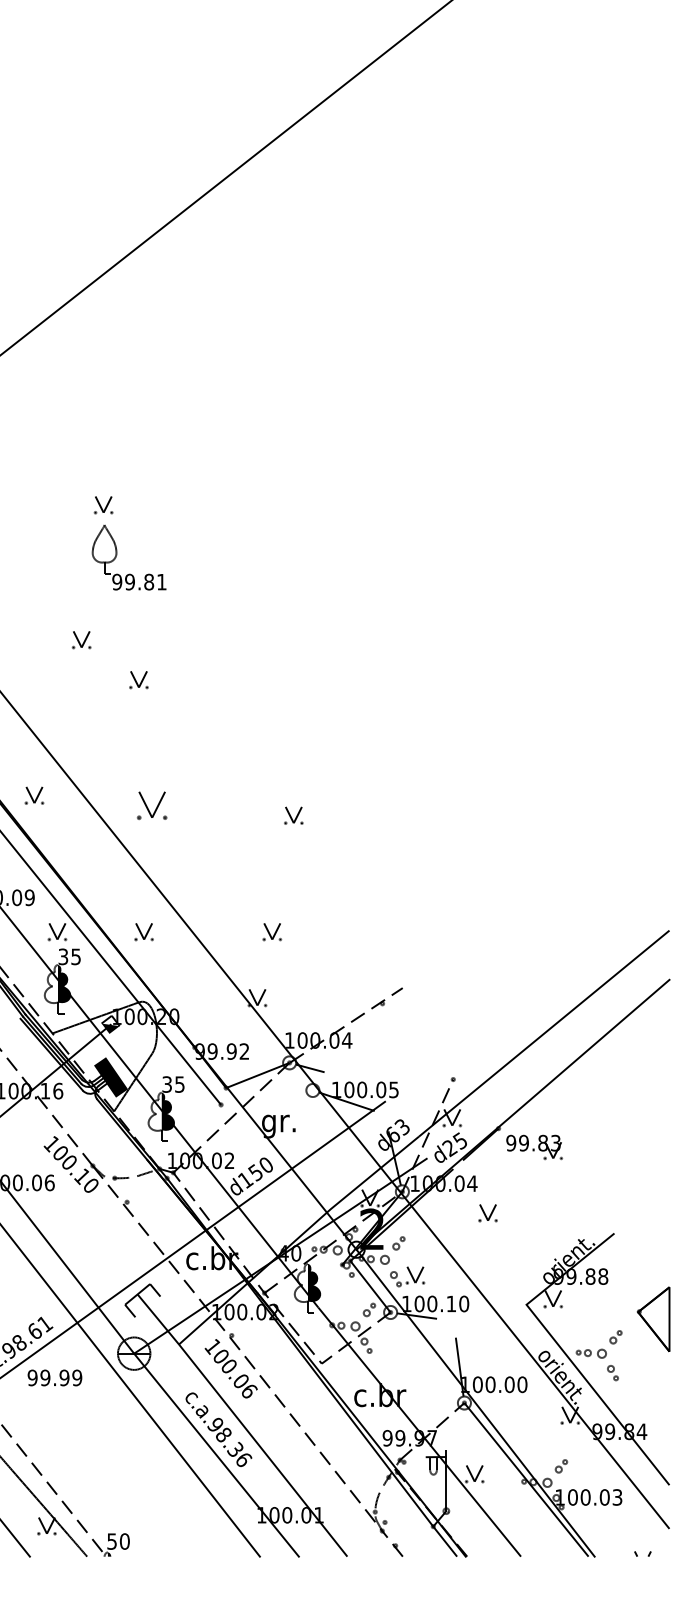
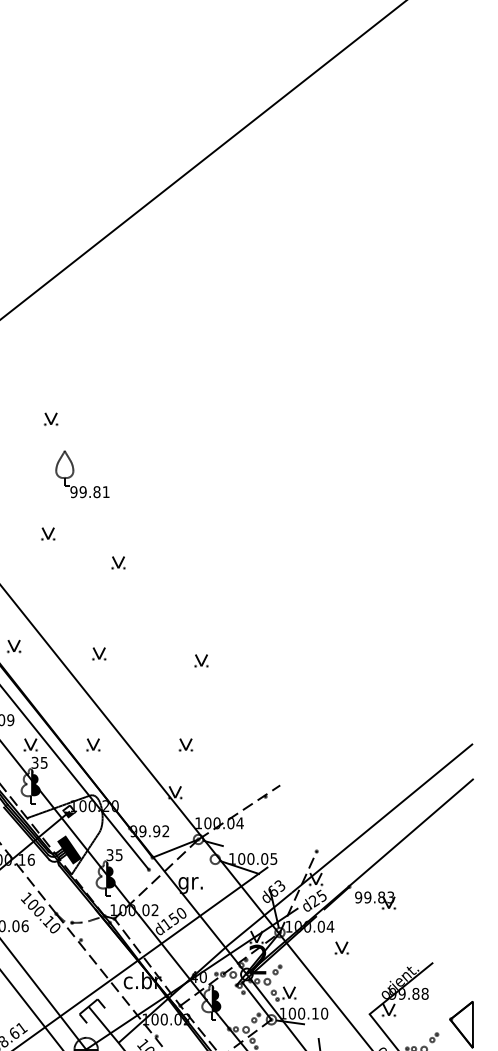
part: (103, 505) -> (51, 419), moved
part: (138, 680) -> (118, 563), moved
part: (152, 806) -> (99, 654), size x0.62

